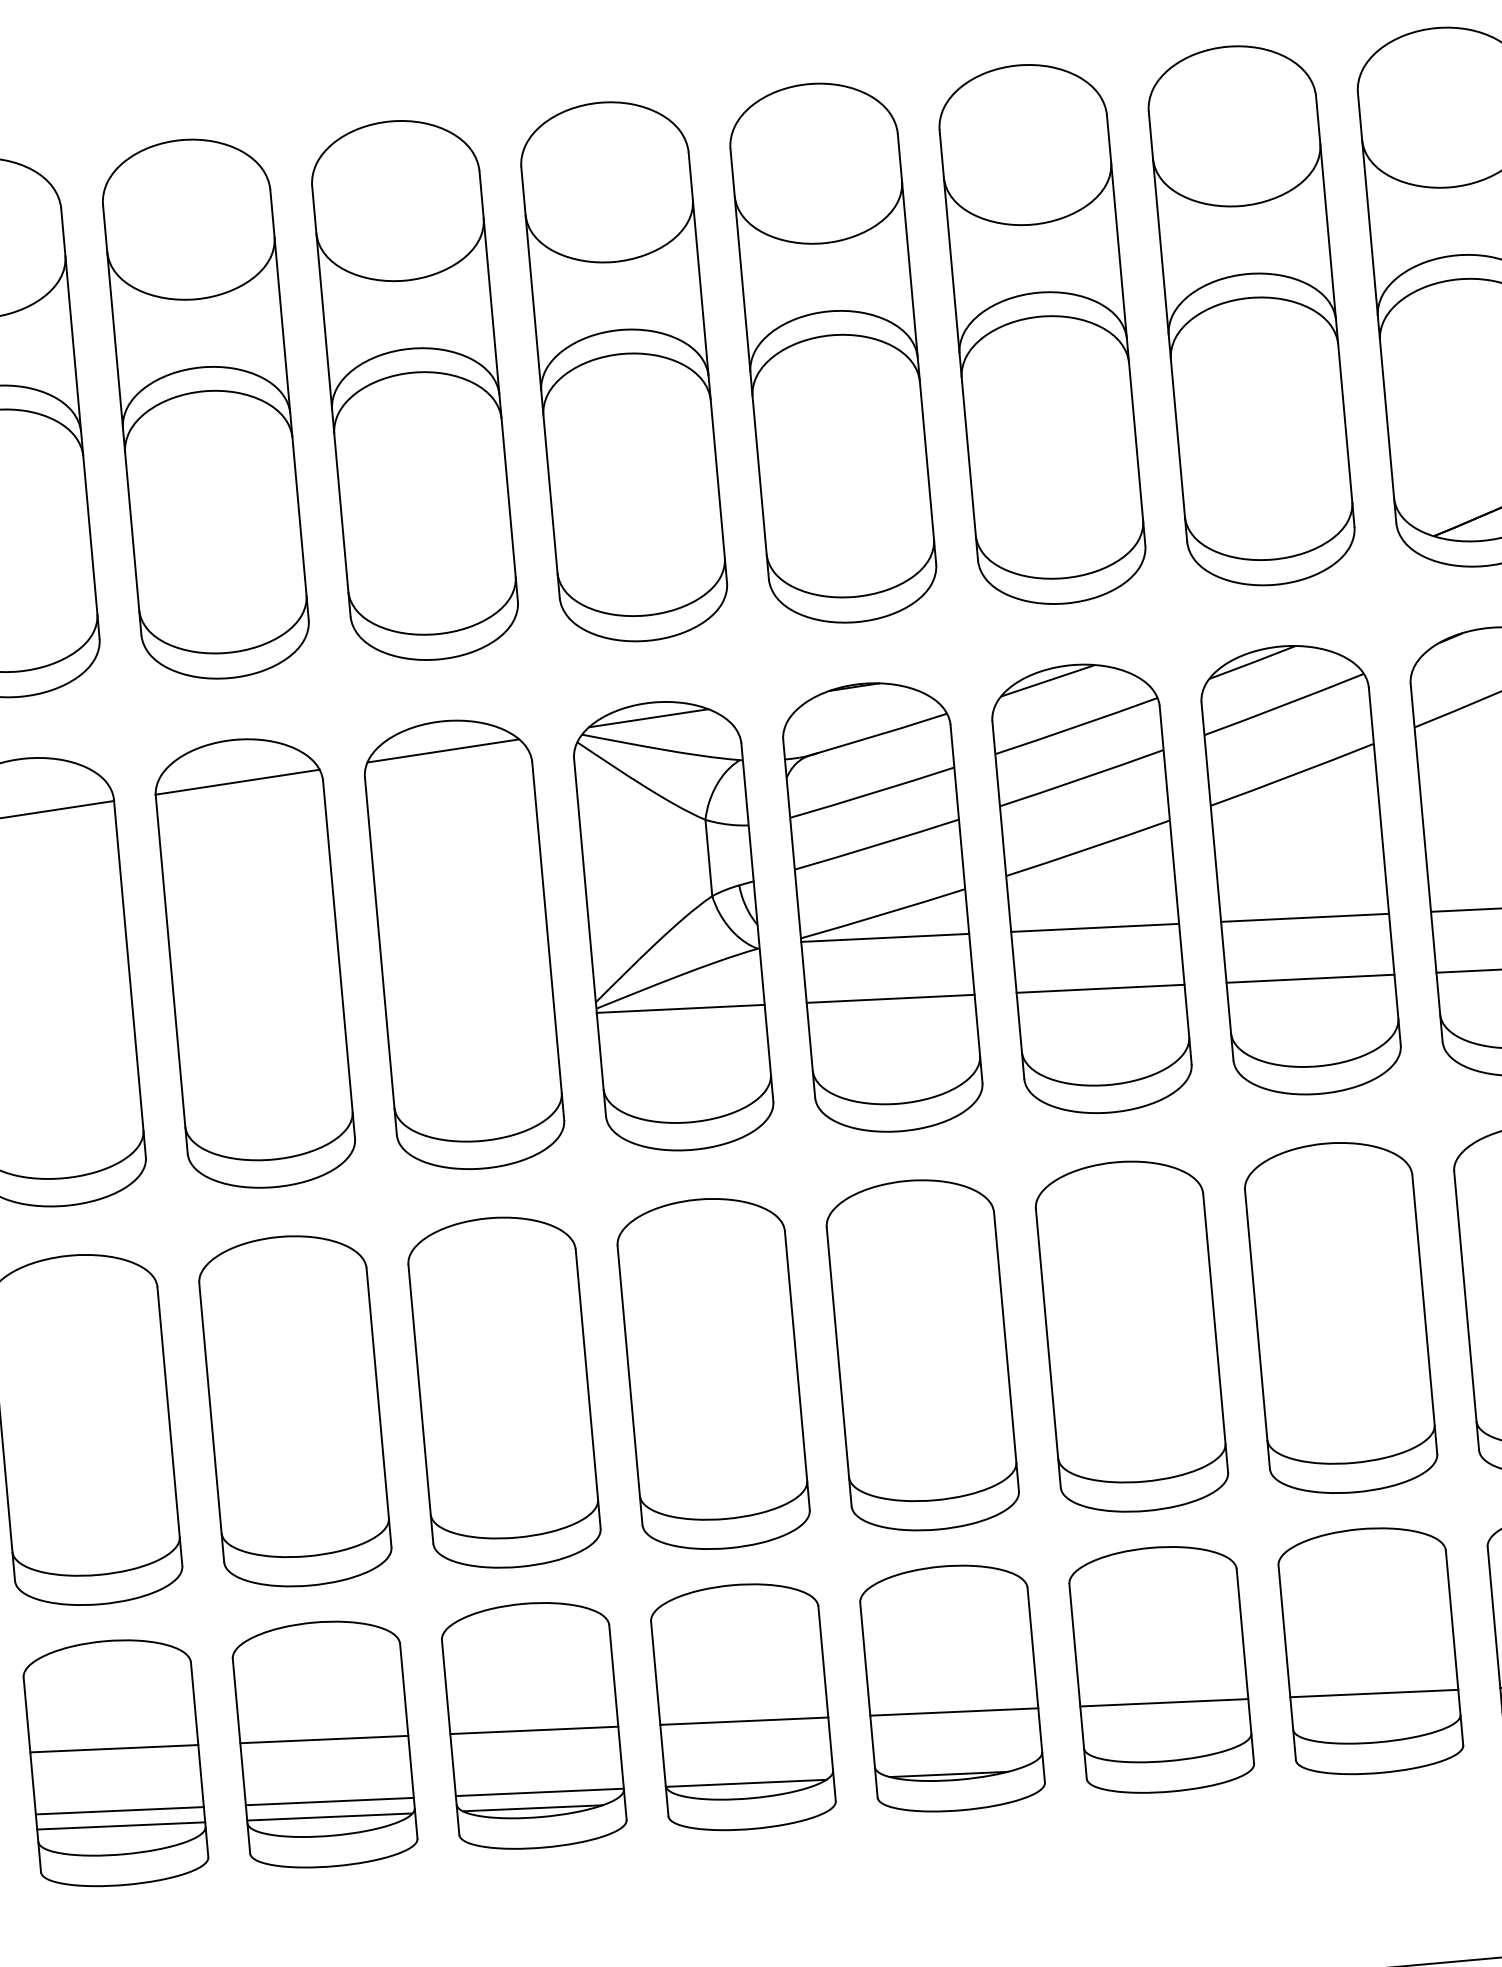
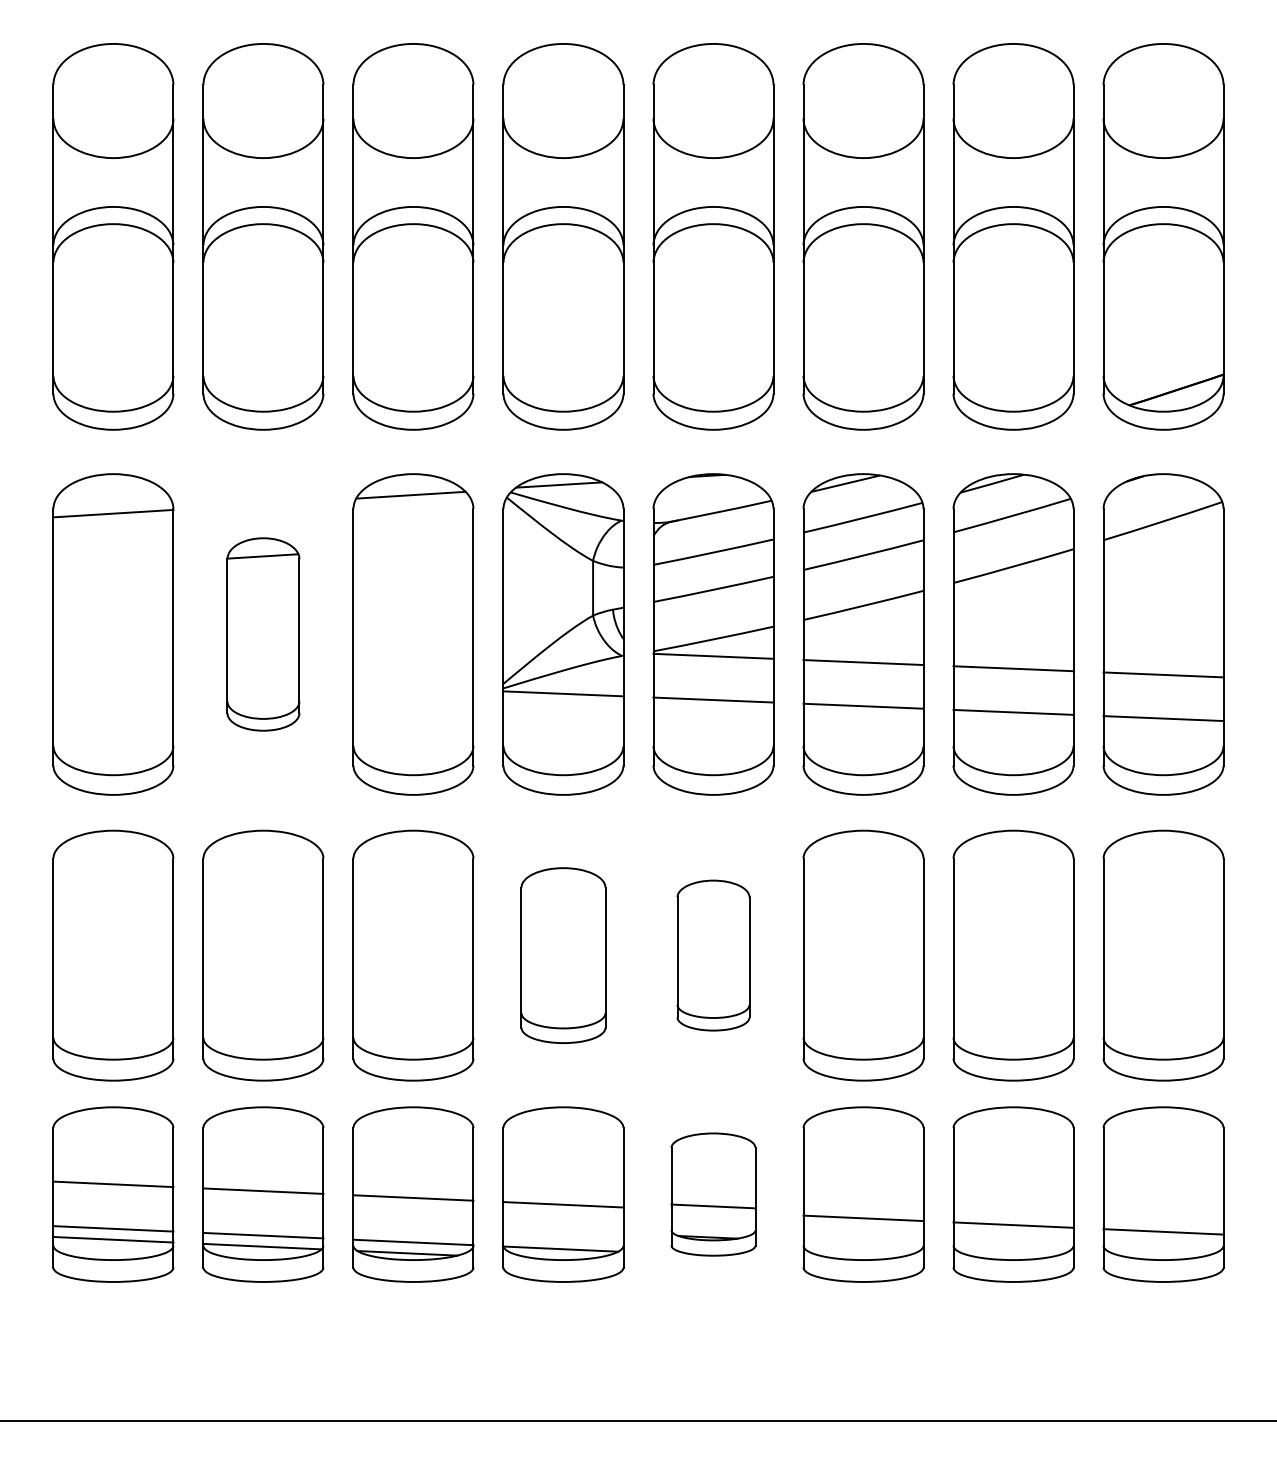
part: (255, 963) -> (263, 634), size x0.6
part: (922, 1354) -> (713, 955), size x0.6
part: (713, 1373) -> (563, 955), size x0.7
part: (952, 1688) -> (713, 1194), size x0.7

